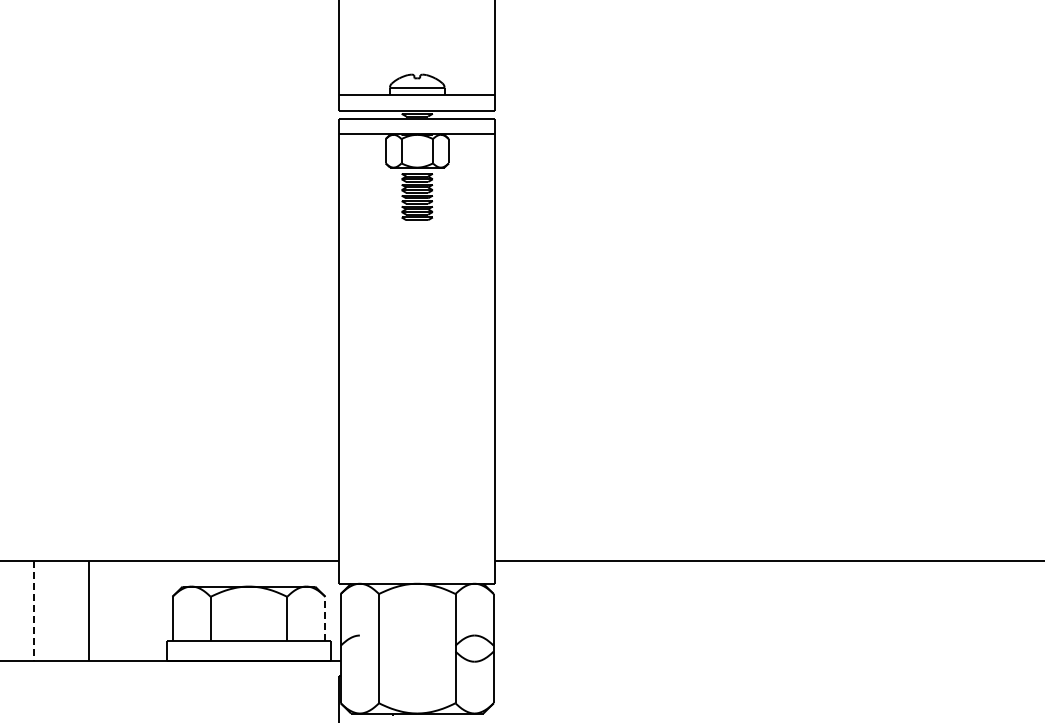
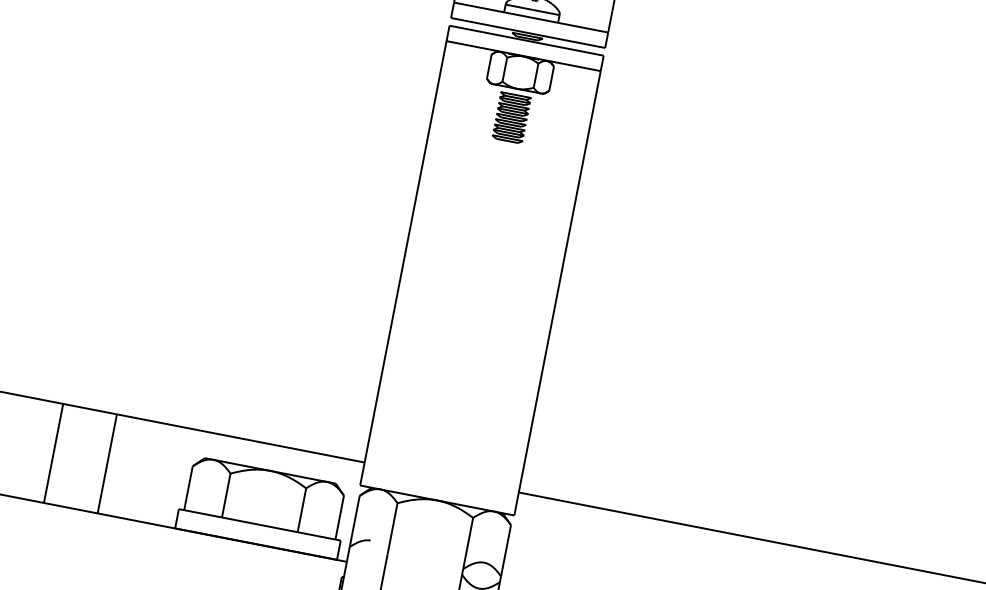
line: (34, 611) -> (53, 454), dashed -> solid
line: (325, 618) -> (339, 517), dashed -> solid

